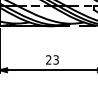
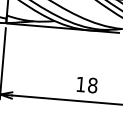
text: (52, 59) -> (86, 84), 23 -> 18

